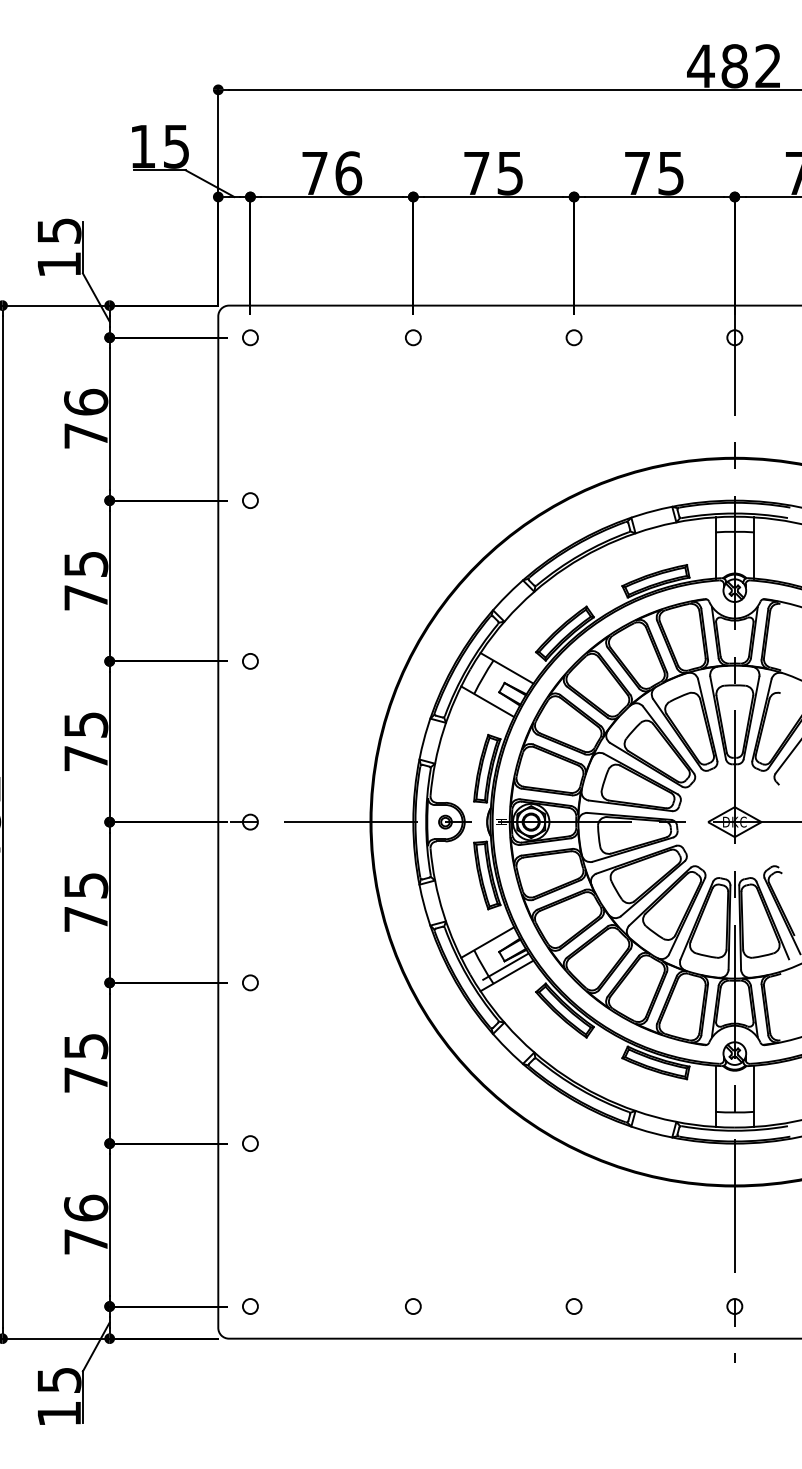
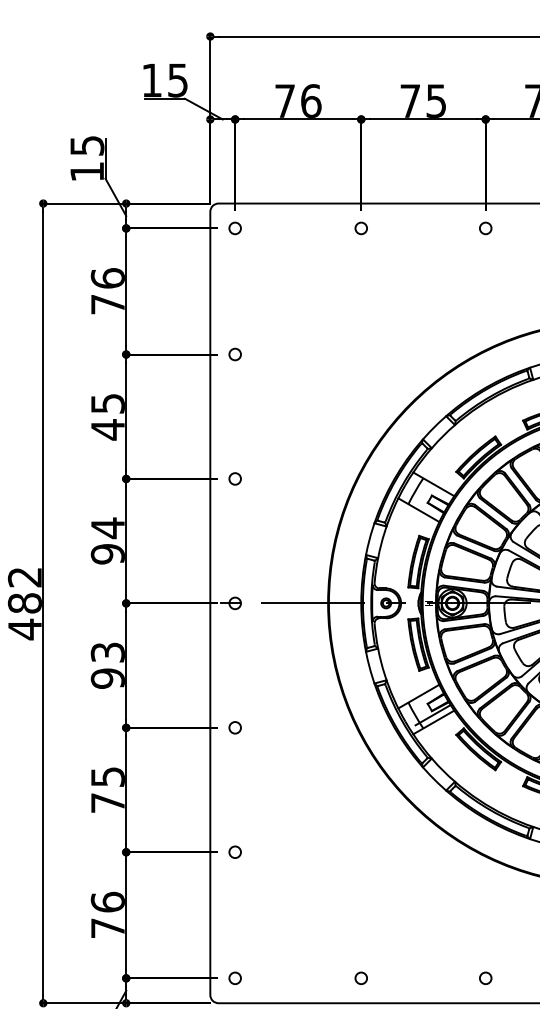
text: (85, 597) -> (107, 429), 75 -> 45
text: (86, 741) -> (108, 540), 75 -> 94
text: (86, 902) -> (108, 665), 75 -> 93

